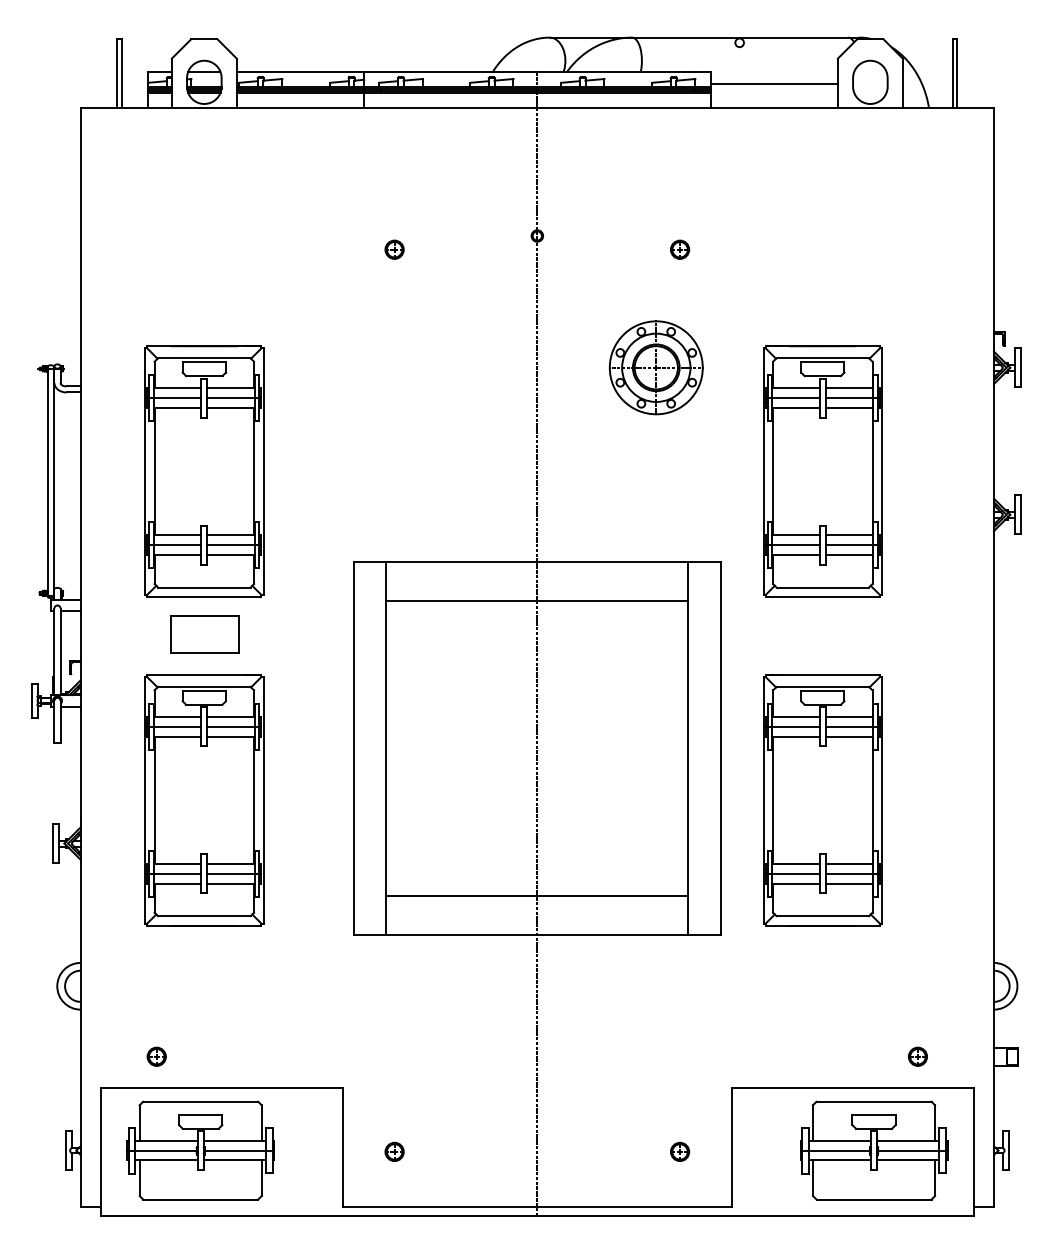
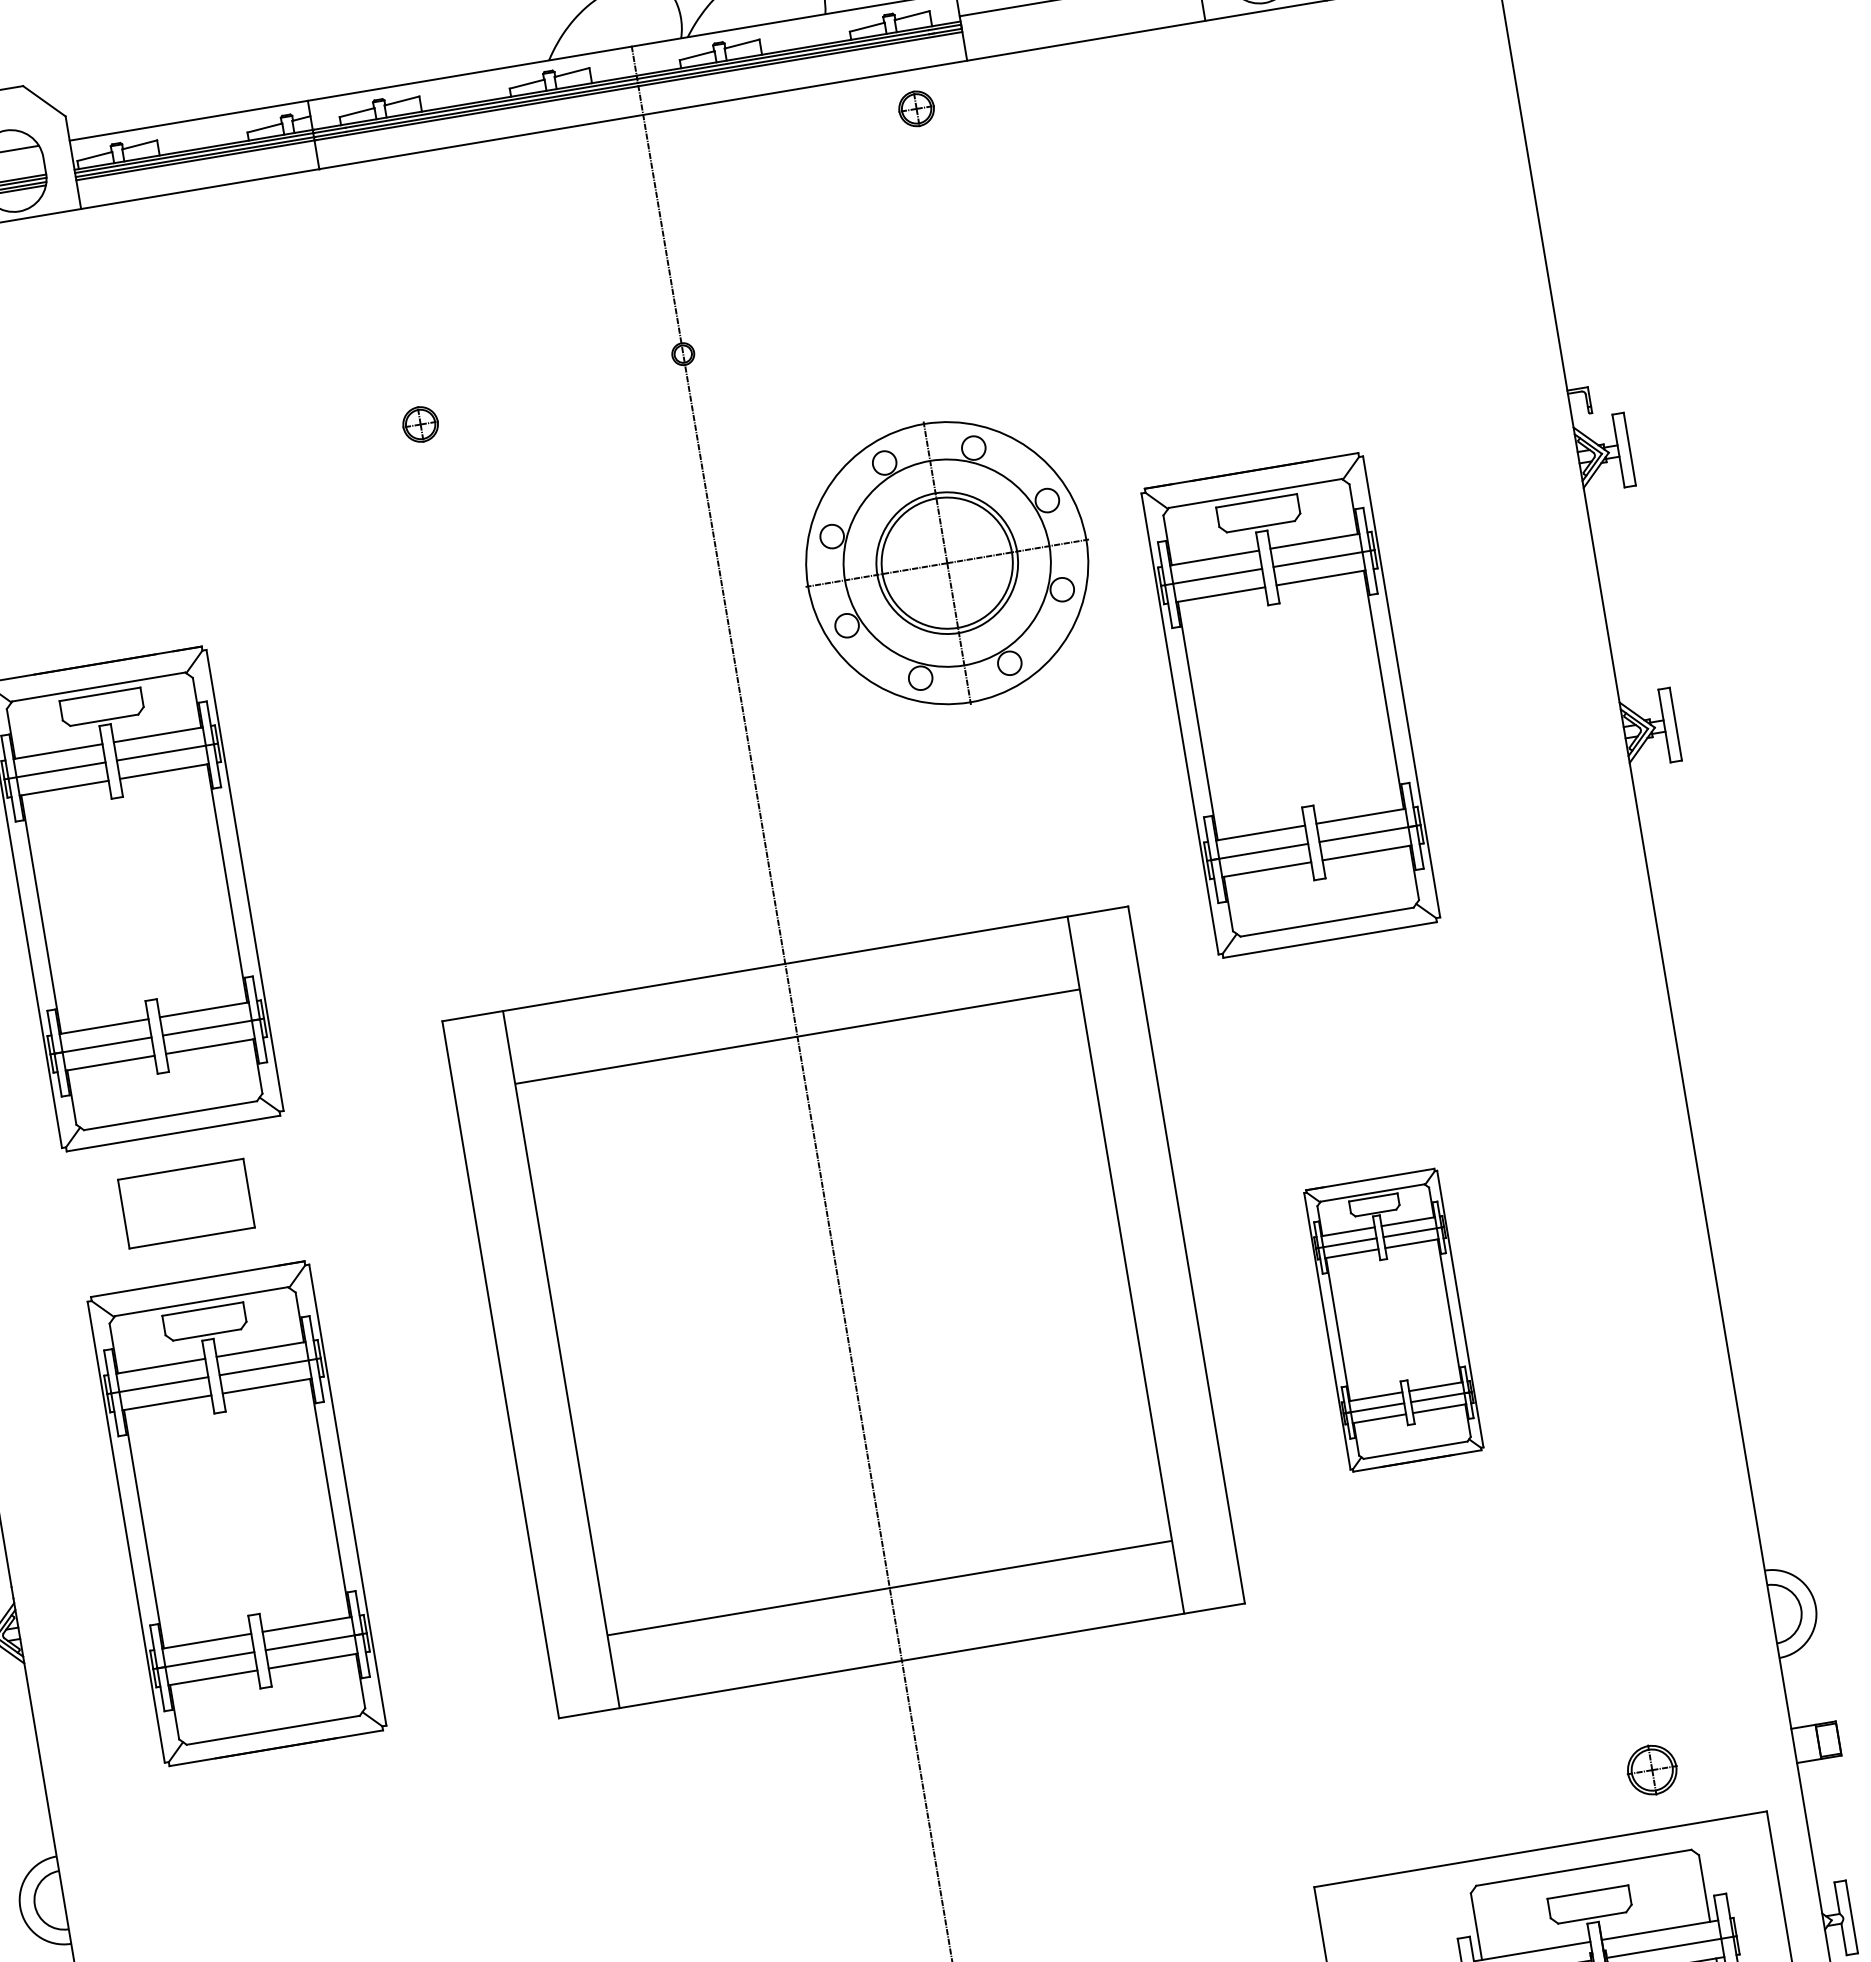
part: (680, 249) -> (917, 108), moved
part: (655, 367) -> (945, 563), size x1.6
part: (822, 800) -> (1393, 1320), size x0.6
part: (917, 1056) -> (1650, 1769), size x1.4

